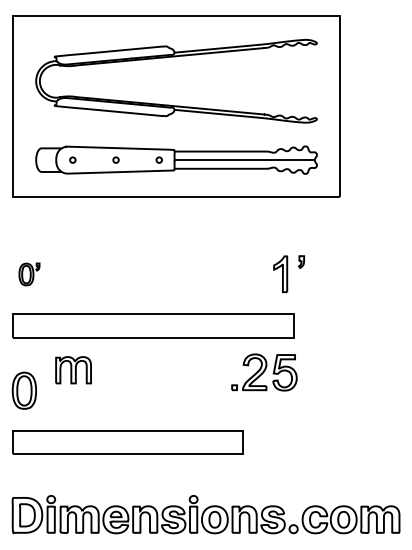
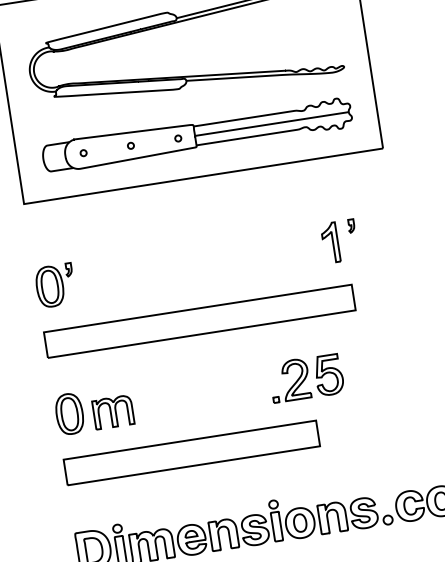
part: (29, 274) -> (55, 285), size x1.67
part: (73, 370) -> (113, 412), moved
part: (264, 372) -> (306, 378), moved

